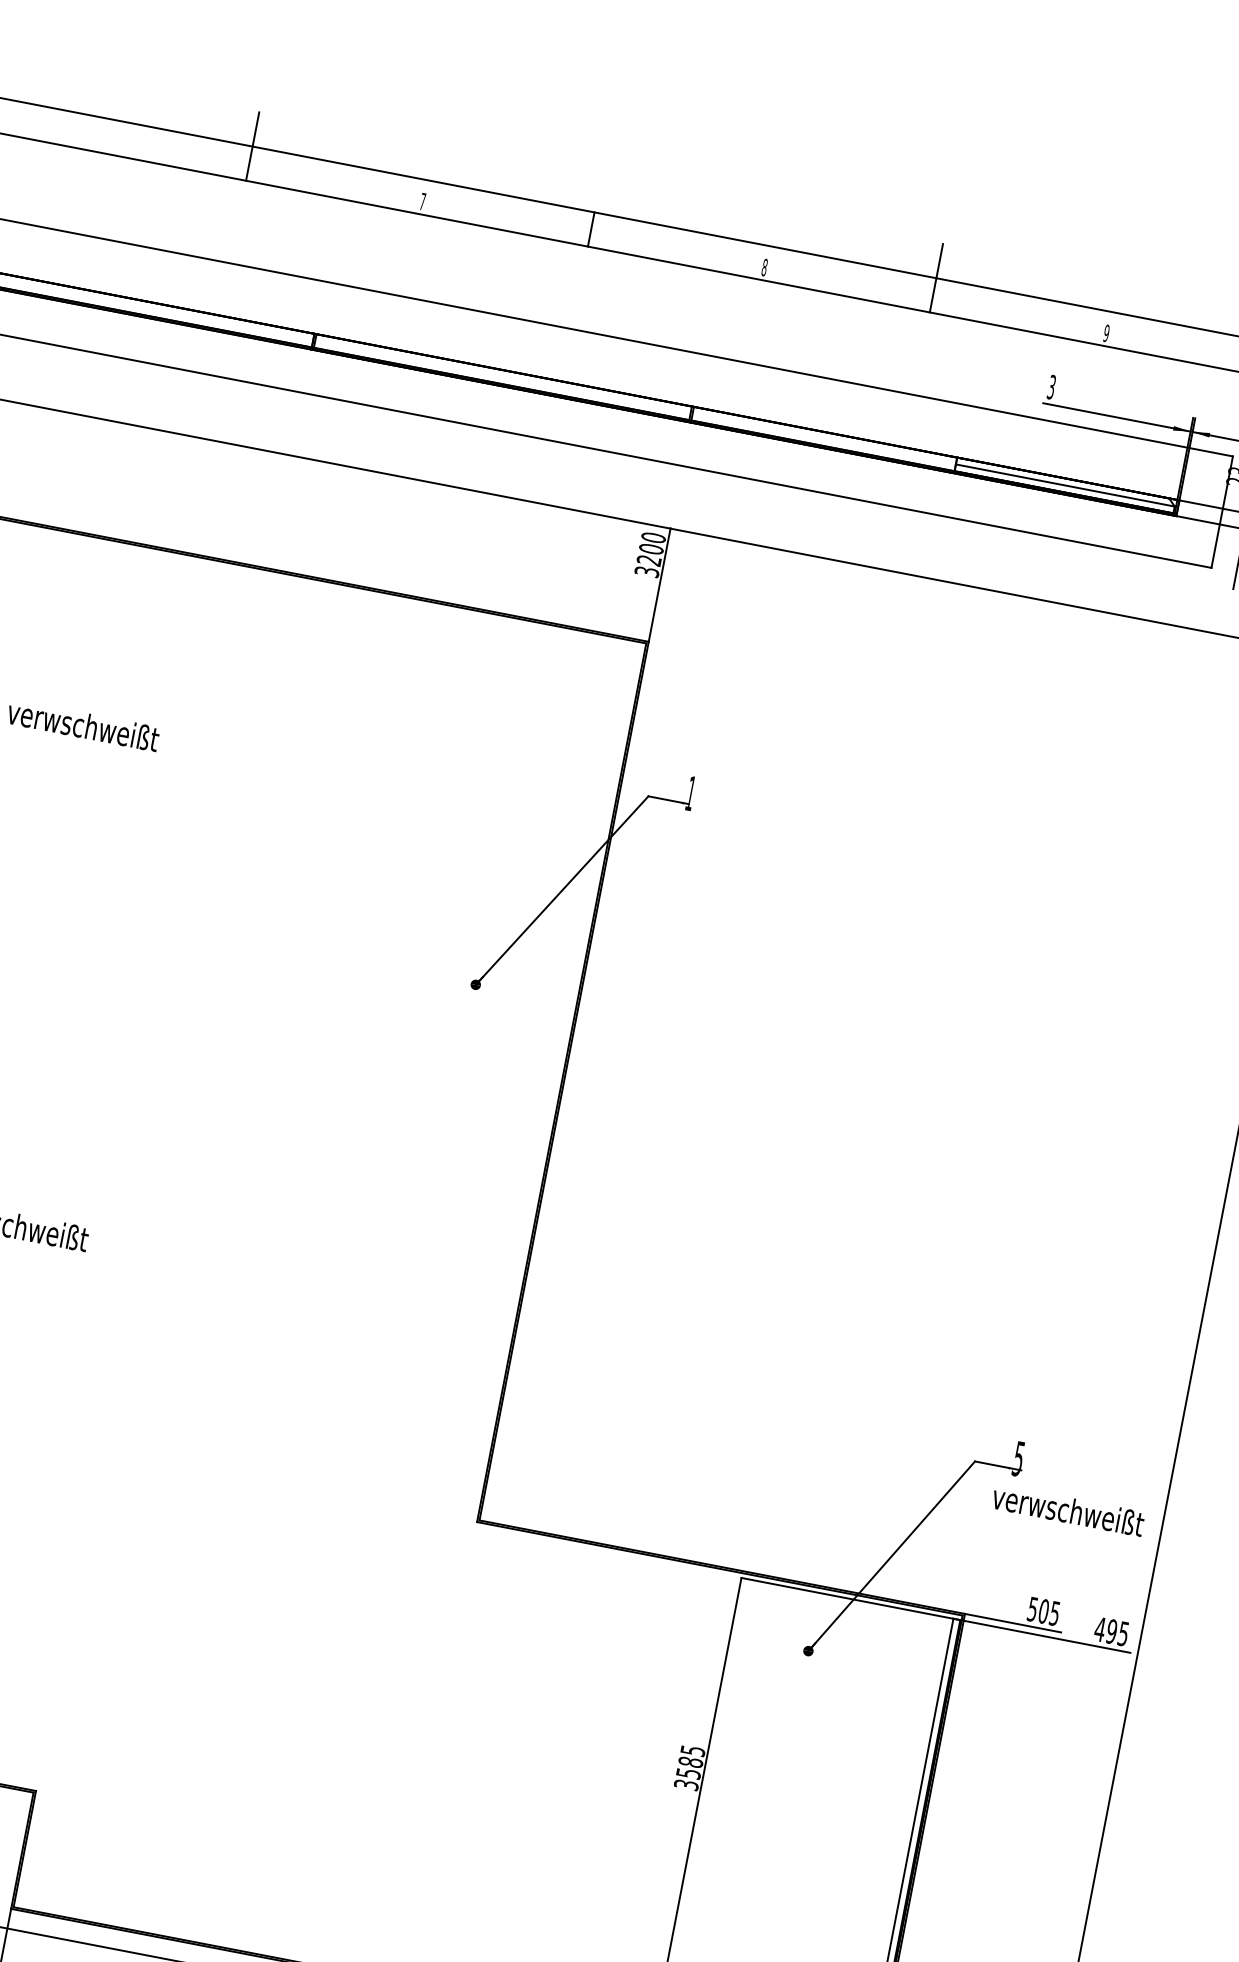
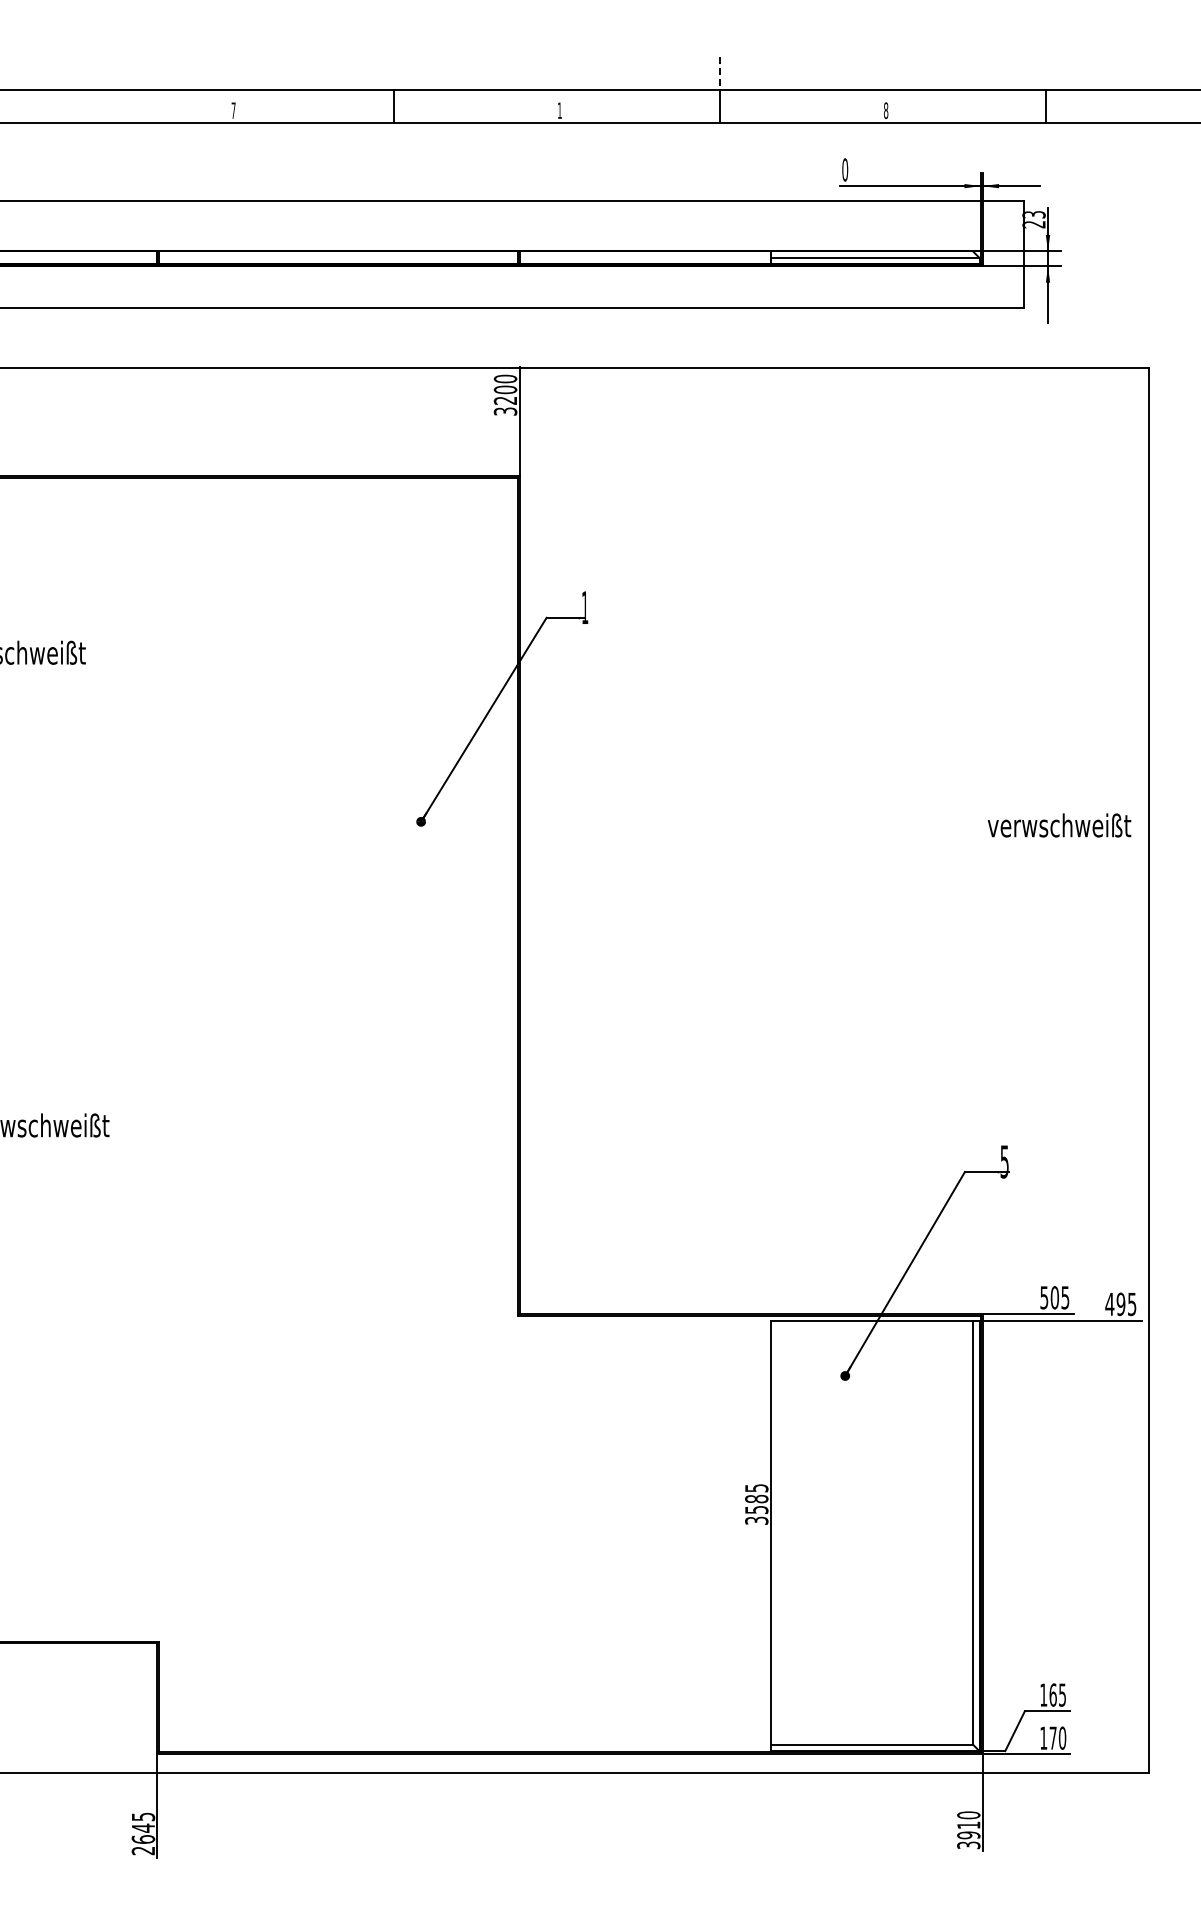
line: (252, 146) -> (67, 89), removed
line: (939, 261) -> (719, 74), solid -> dashed
text: (764, 267) -> (559, 110), 8 -> 1
text: (1105, 333) -> (885, 110), 9 -> 8
text: (1052, 386) -> (845, 169), 3 -> 0
text: (1068, 1510) -> (1059, 825), moved

